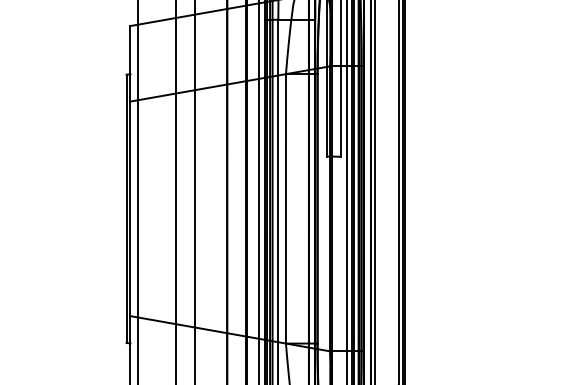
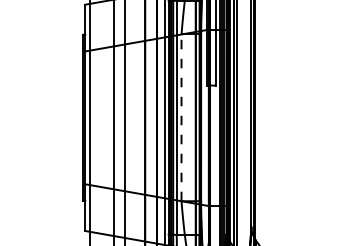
line: (285, 208) -> (181, 117), solid -> dashed

